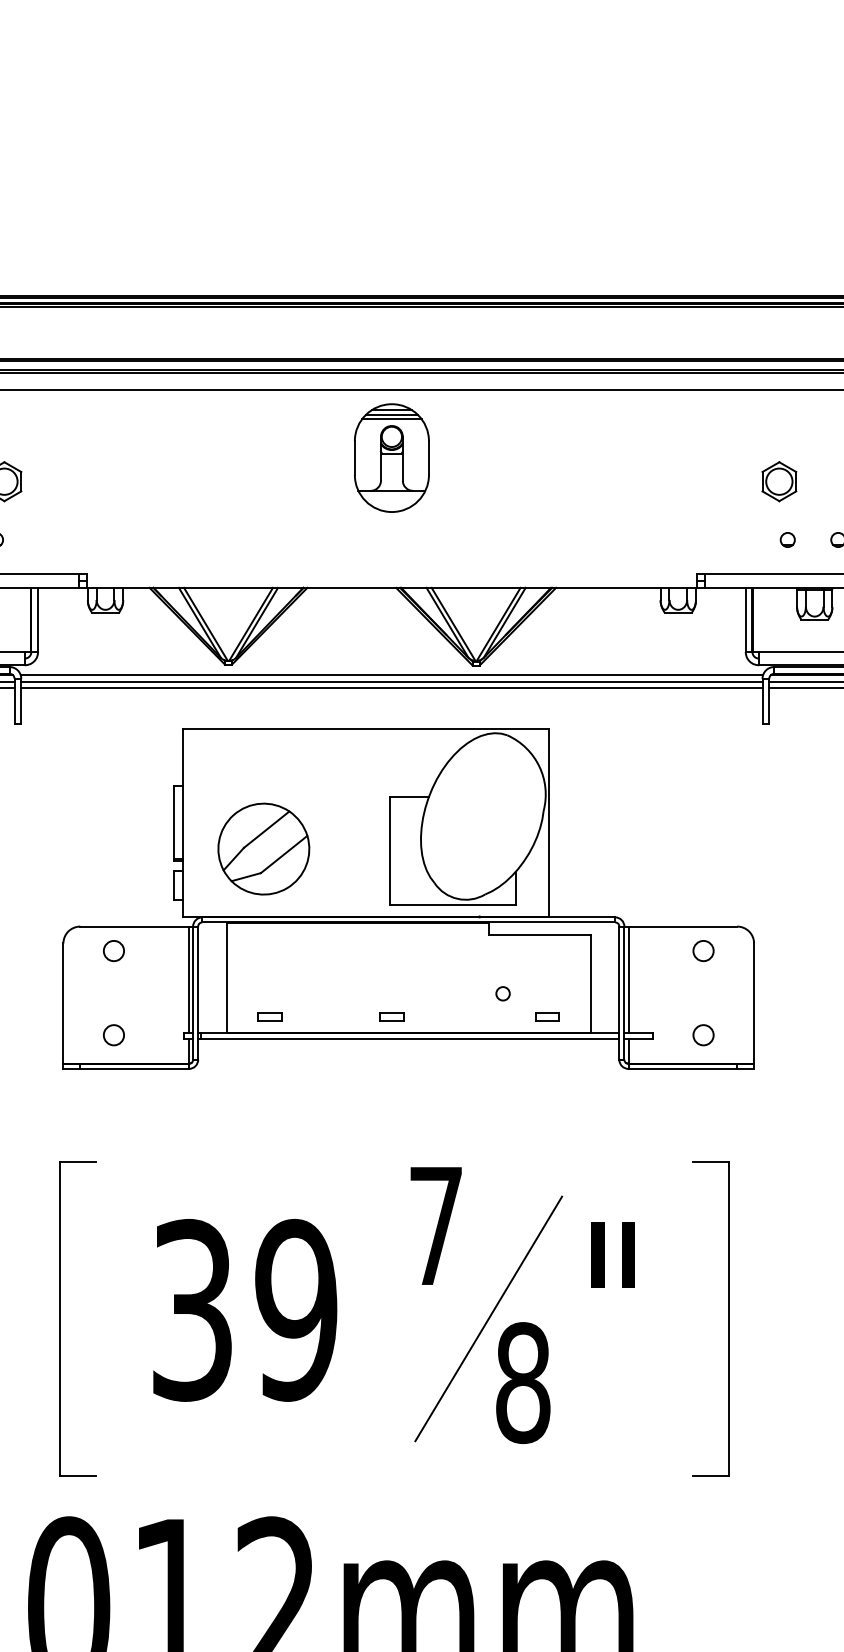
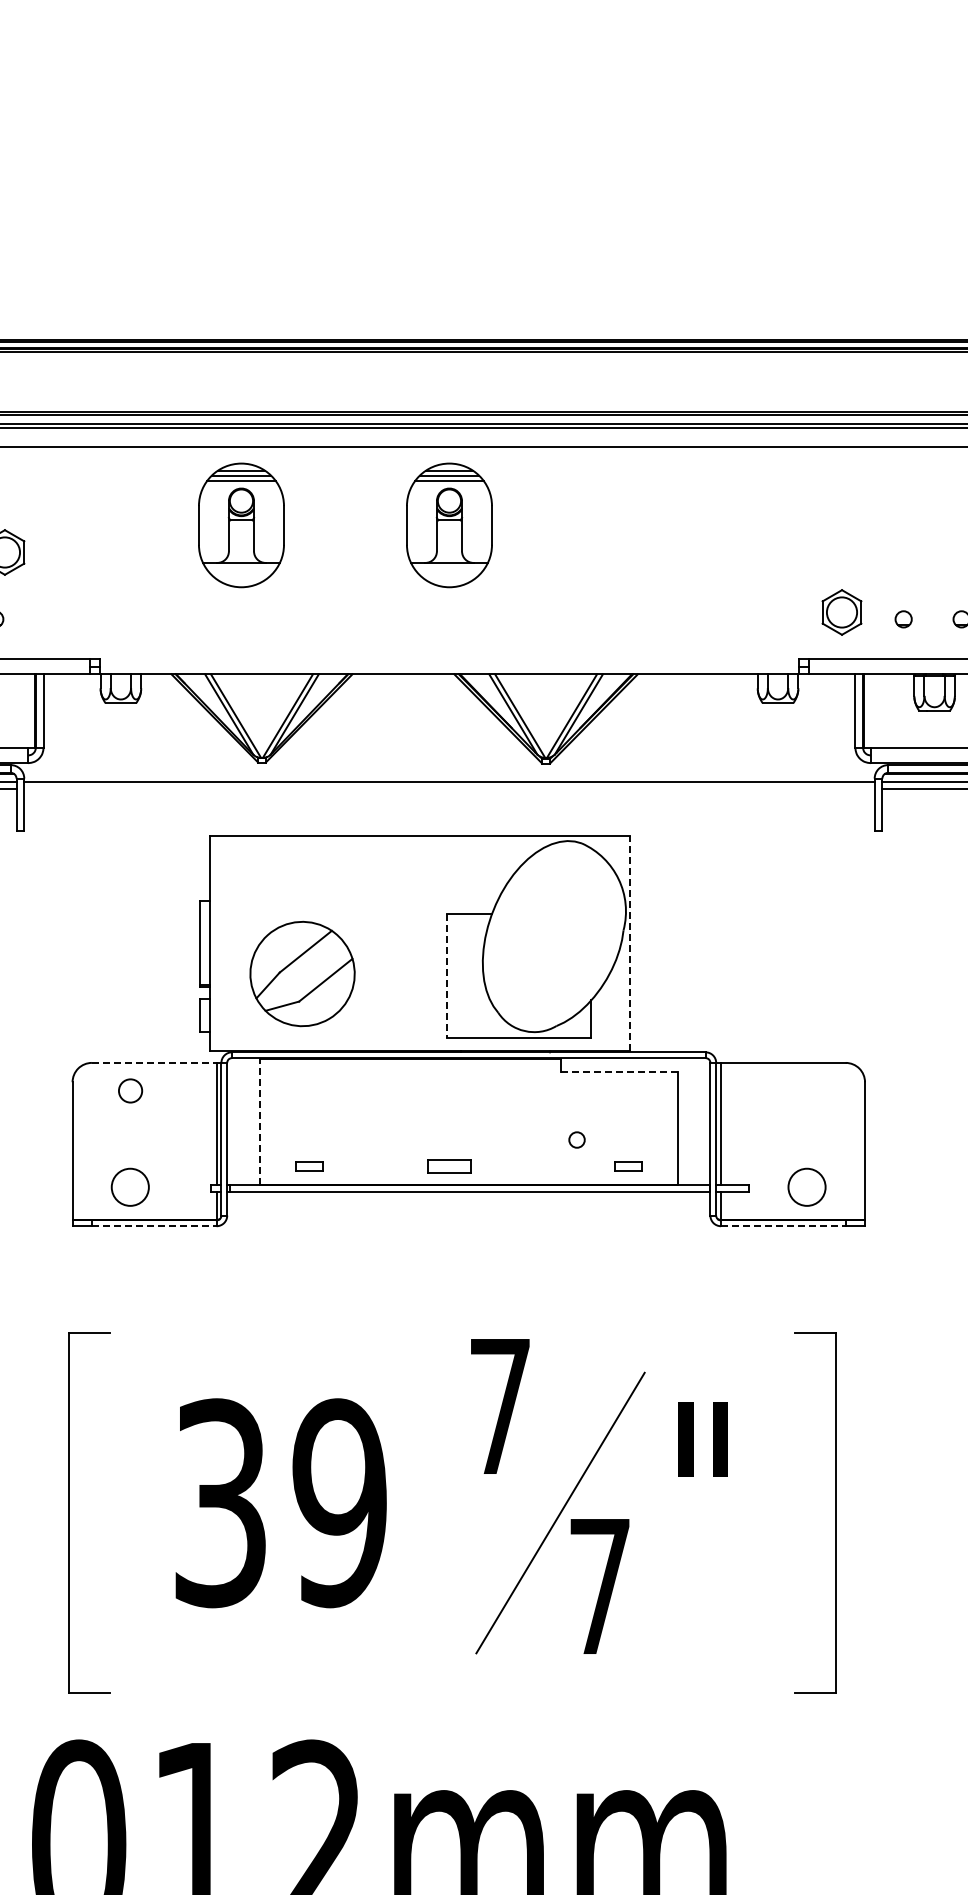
part: (210, 458) -> (241, 525), added
part: (778, 481) -> (841, 612), moved
line: (391, 674) -> (449, 773), removed
line: (391, 688) -> (449, 789), removed
line: (548, 822) -> (629, 943), solid -> dashed
line: (390, 850) -> (447, 975), solid -> dashed
line: (134, 926) -> (154, 1062), solid -> dashed
line: (540, 934) -> (619, 1072), solid -> dashed
circle: (703, 950) -> (806, 1090), removed
line: (227, 977) -> (260, 1121), solid -> dashed
part: (391, 1016) -> (449, 1166), size x1.6
circle: (113, 1035) -> (130, 1187), size x1.6
circle: (703, 1035) -> (806, 1187), size x1.6
line: (134, 1069) -> (154, 1226), solid -> dashed
line: (683, 1069) -> (783, 1226), solid -> dashed
text: (523, 1382) -> (600, 1586), 8 -> 7

